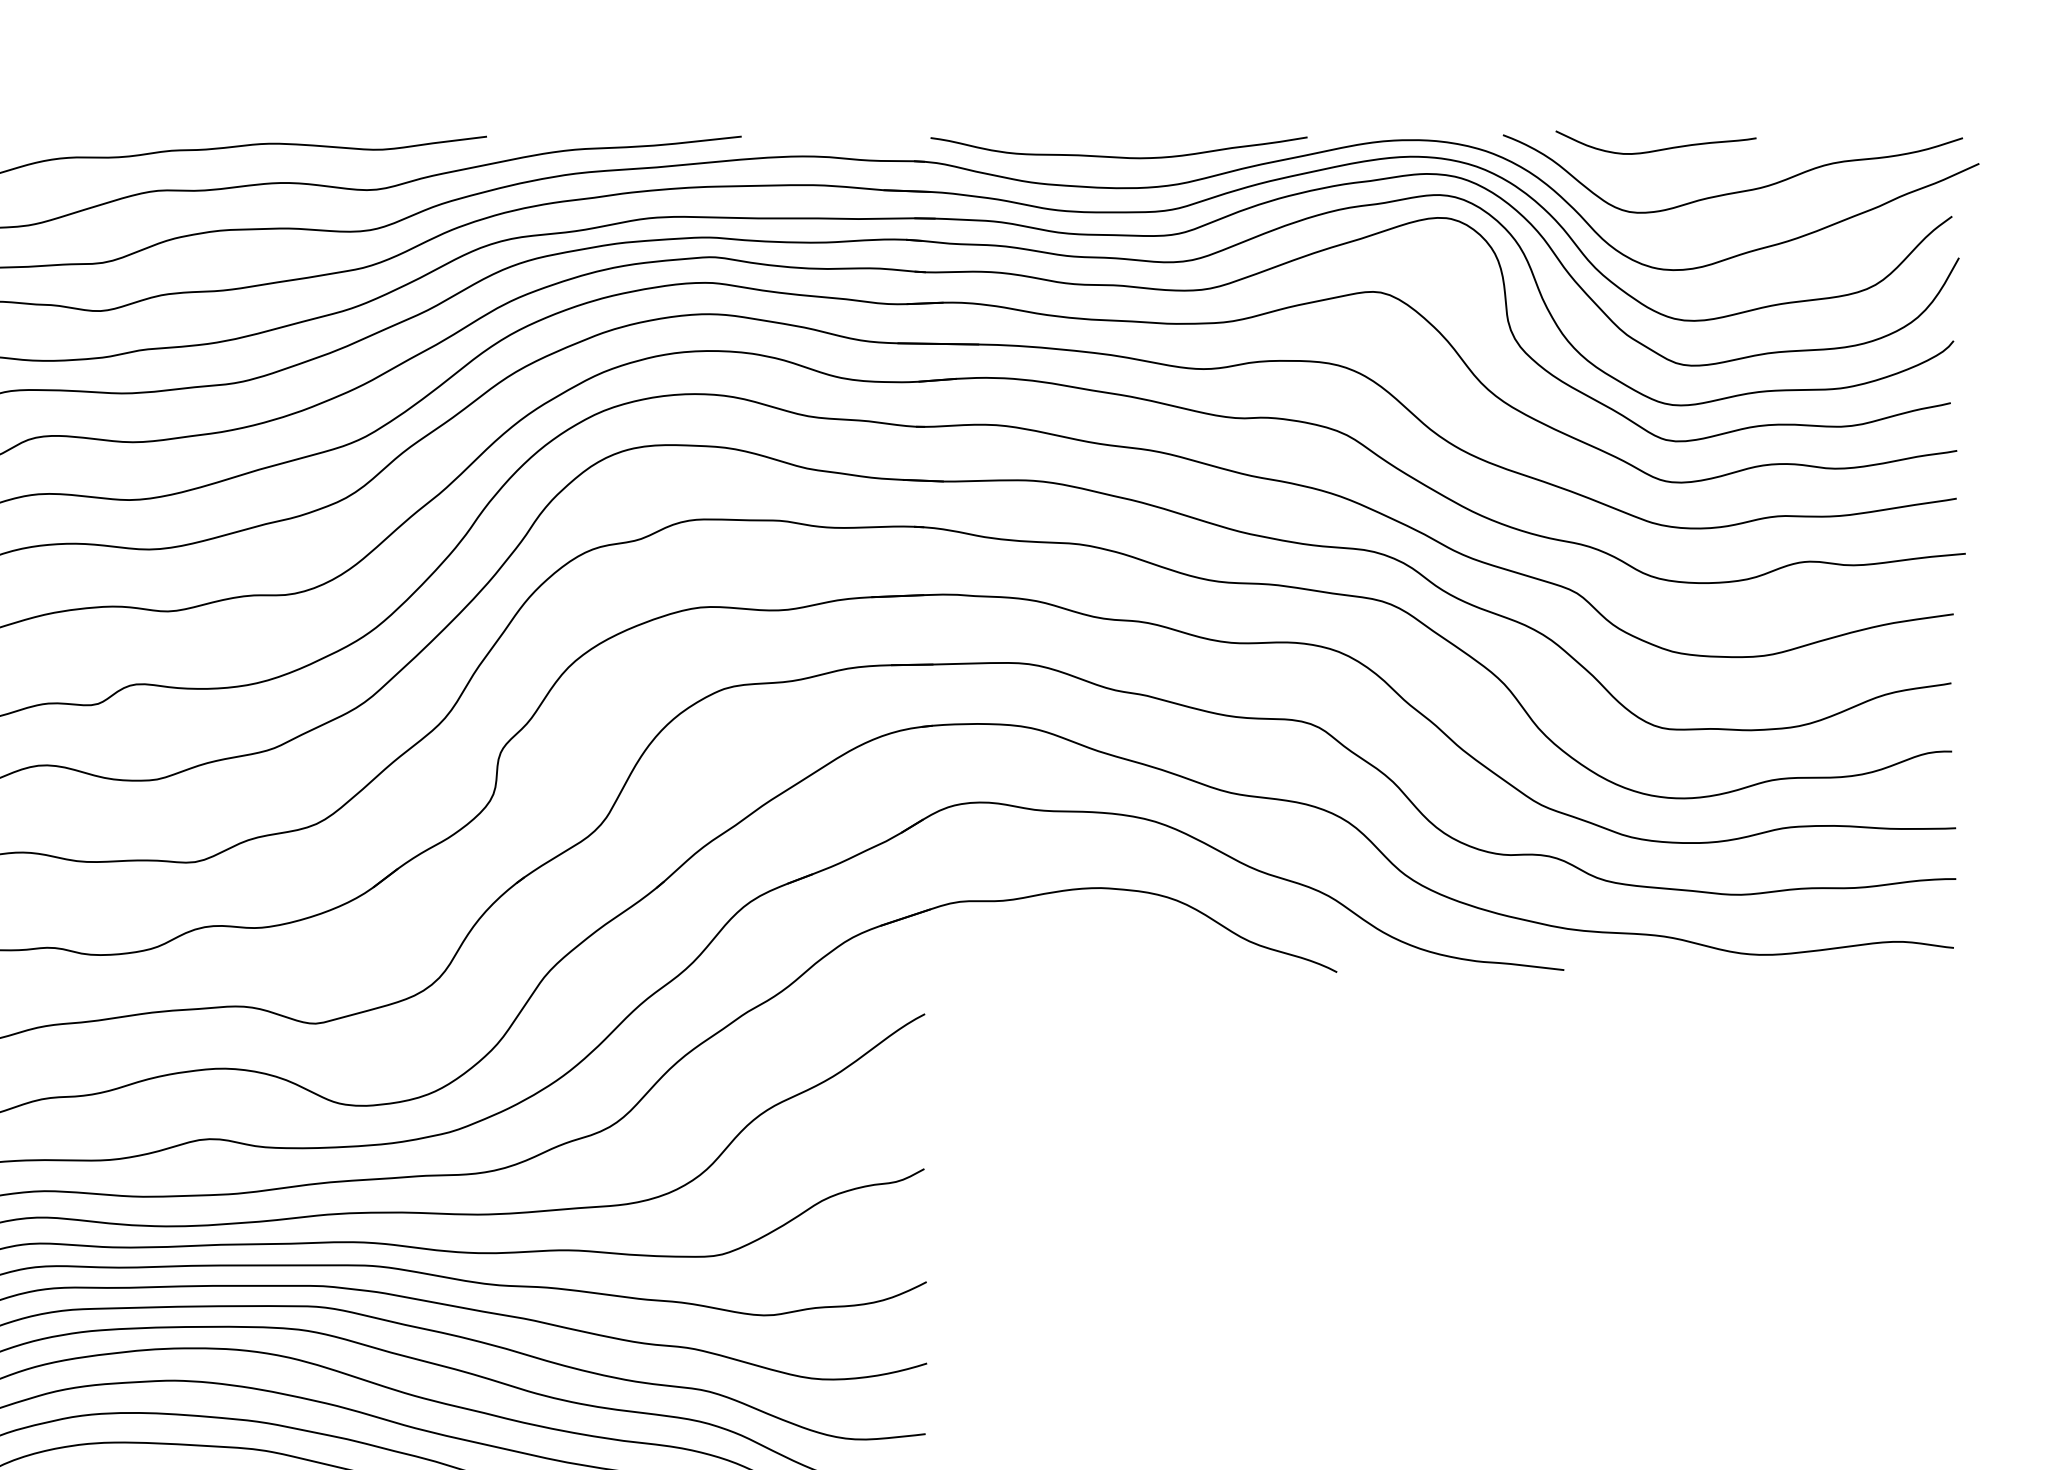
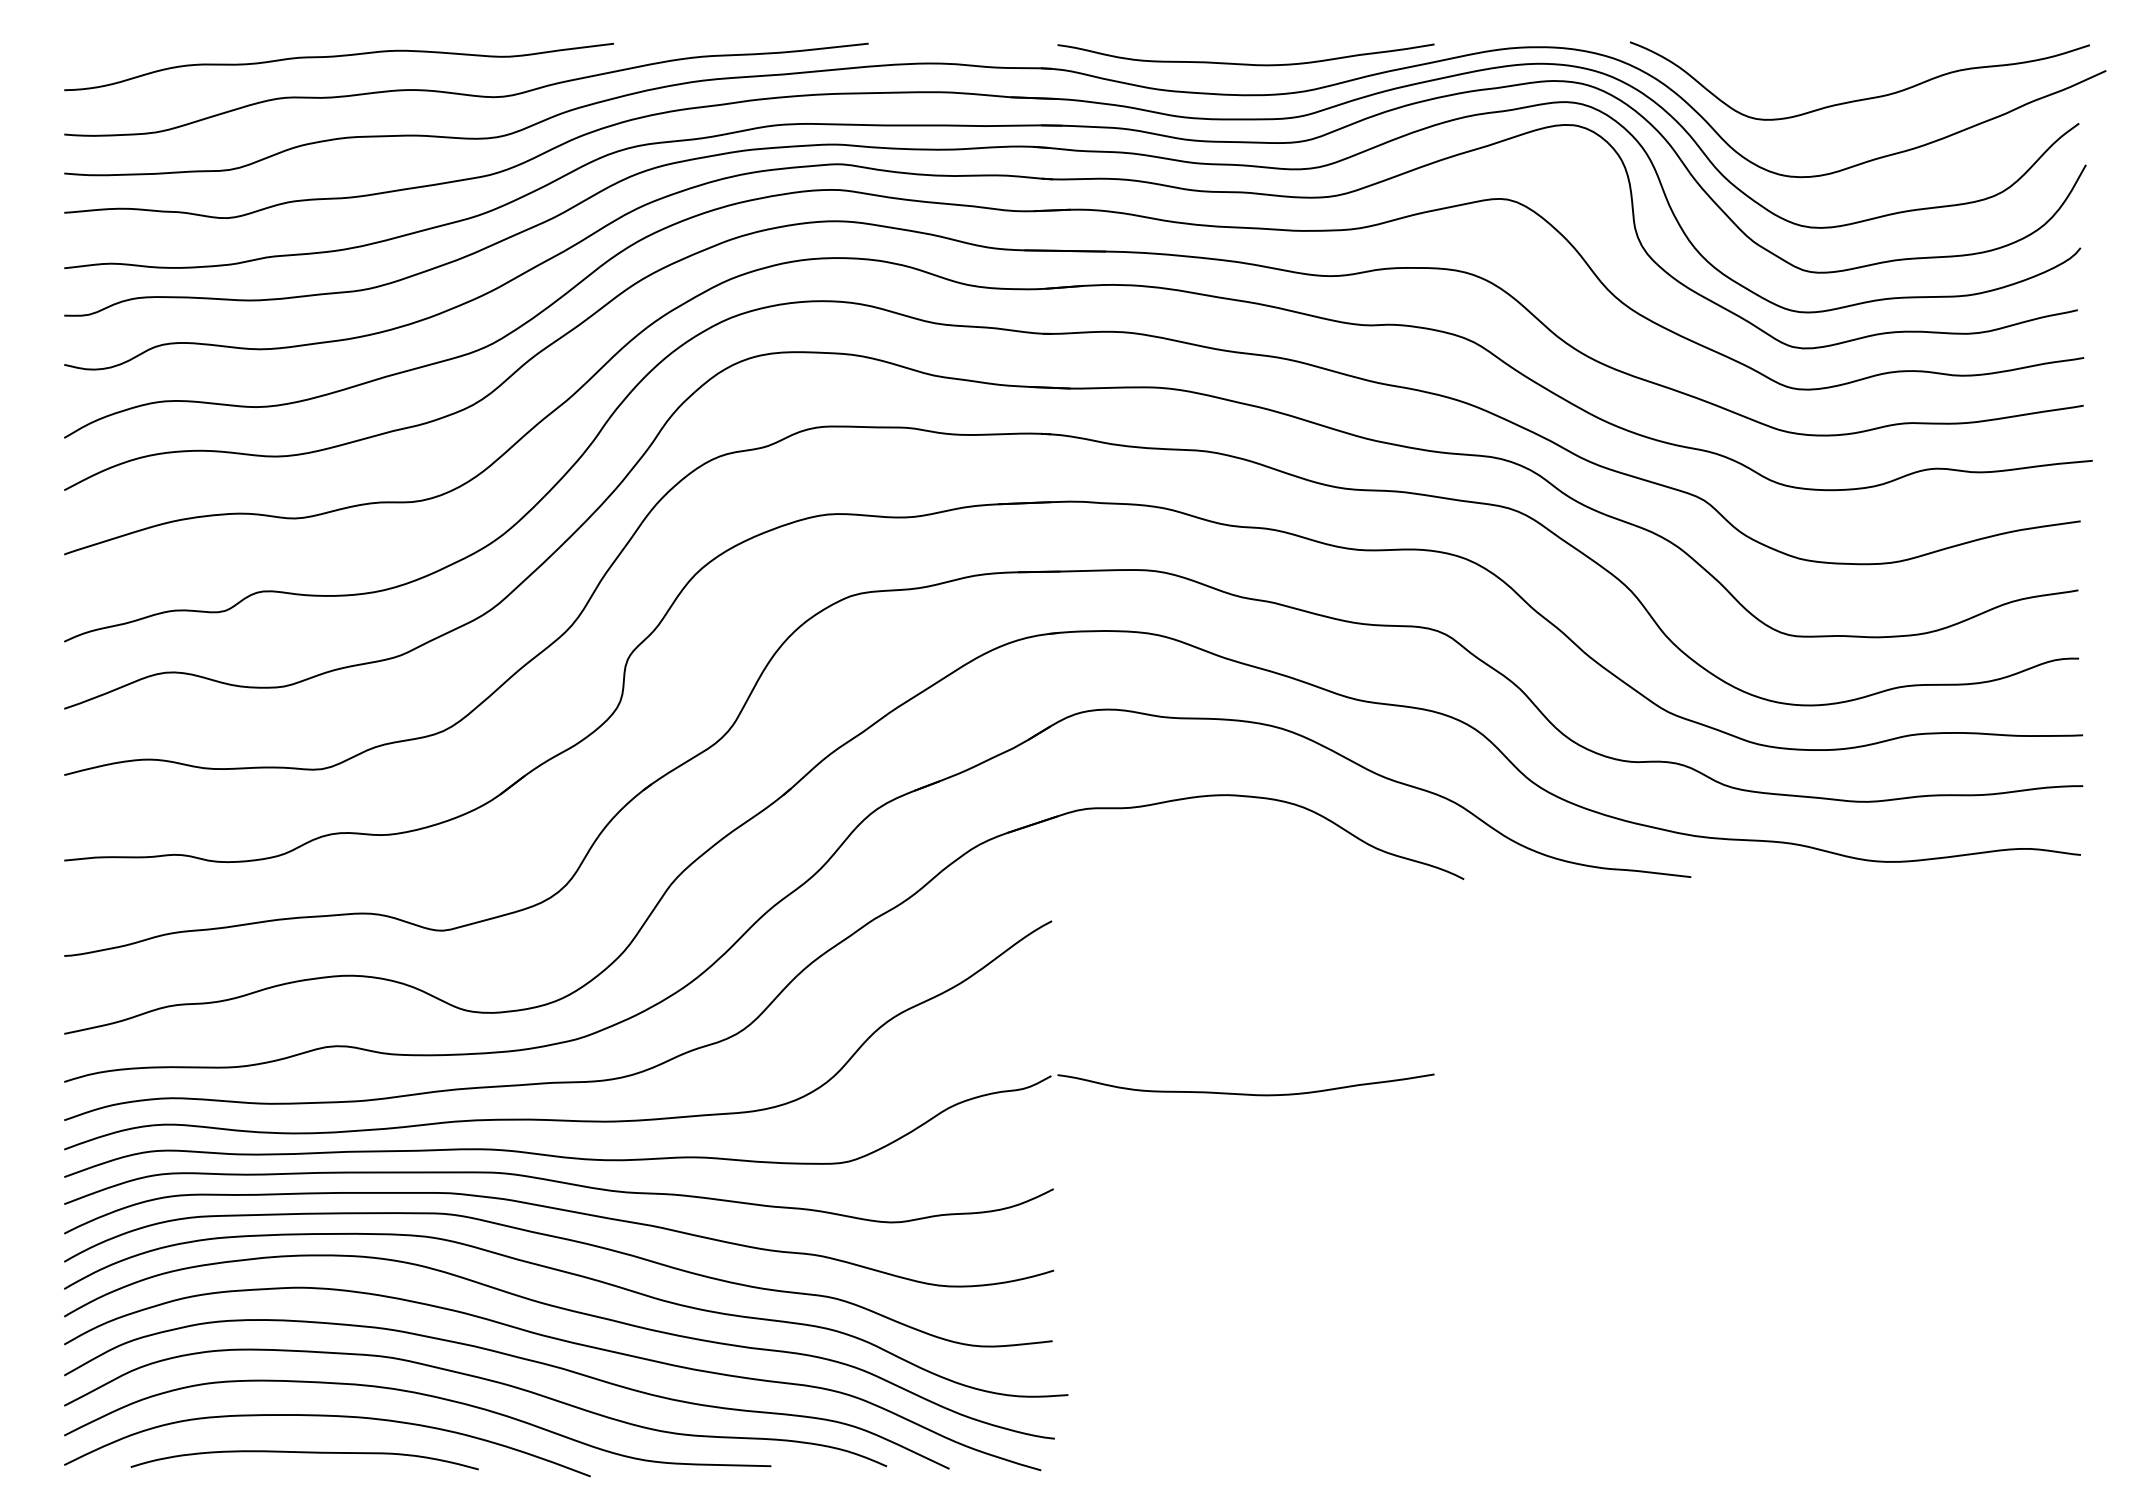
curve: (1656, 149) -> (1783, 56), removed
curve: (1118, 1186) -> (1245, 1093), added

